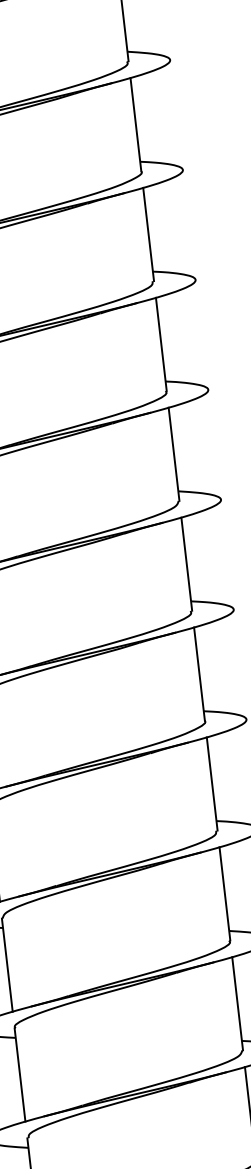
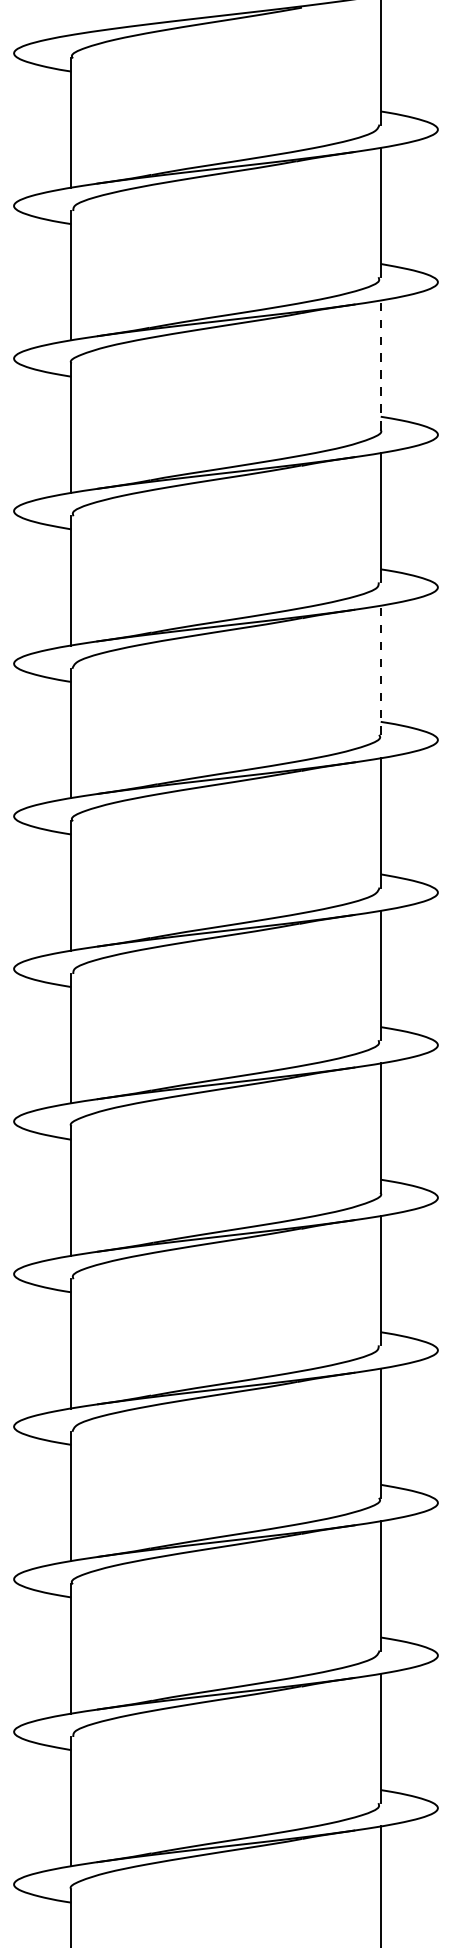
line: (135, 124) -> (380, 365), solid -> dashed
line: (161, 344) -> (380, 670), solid -> dashed

